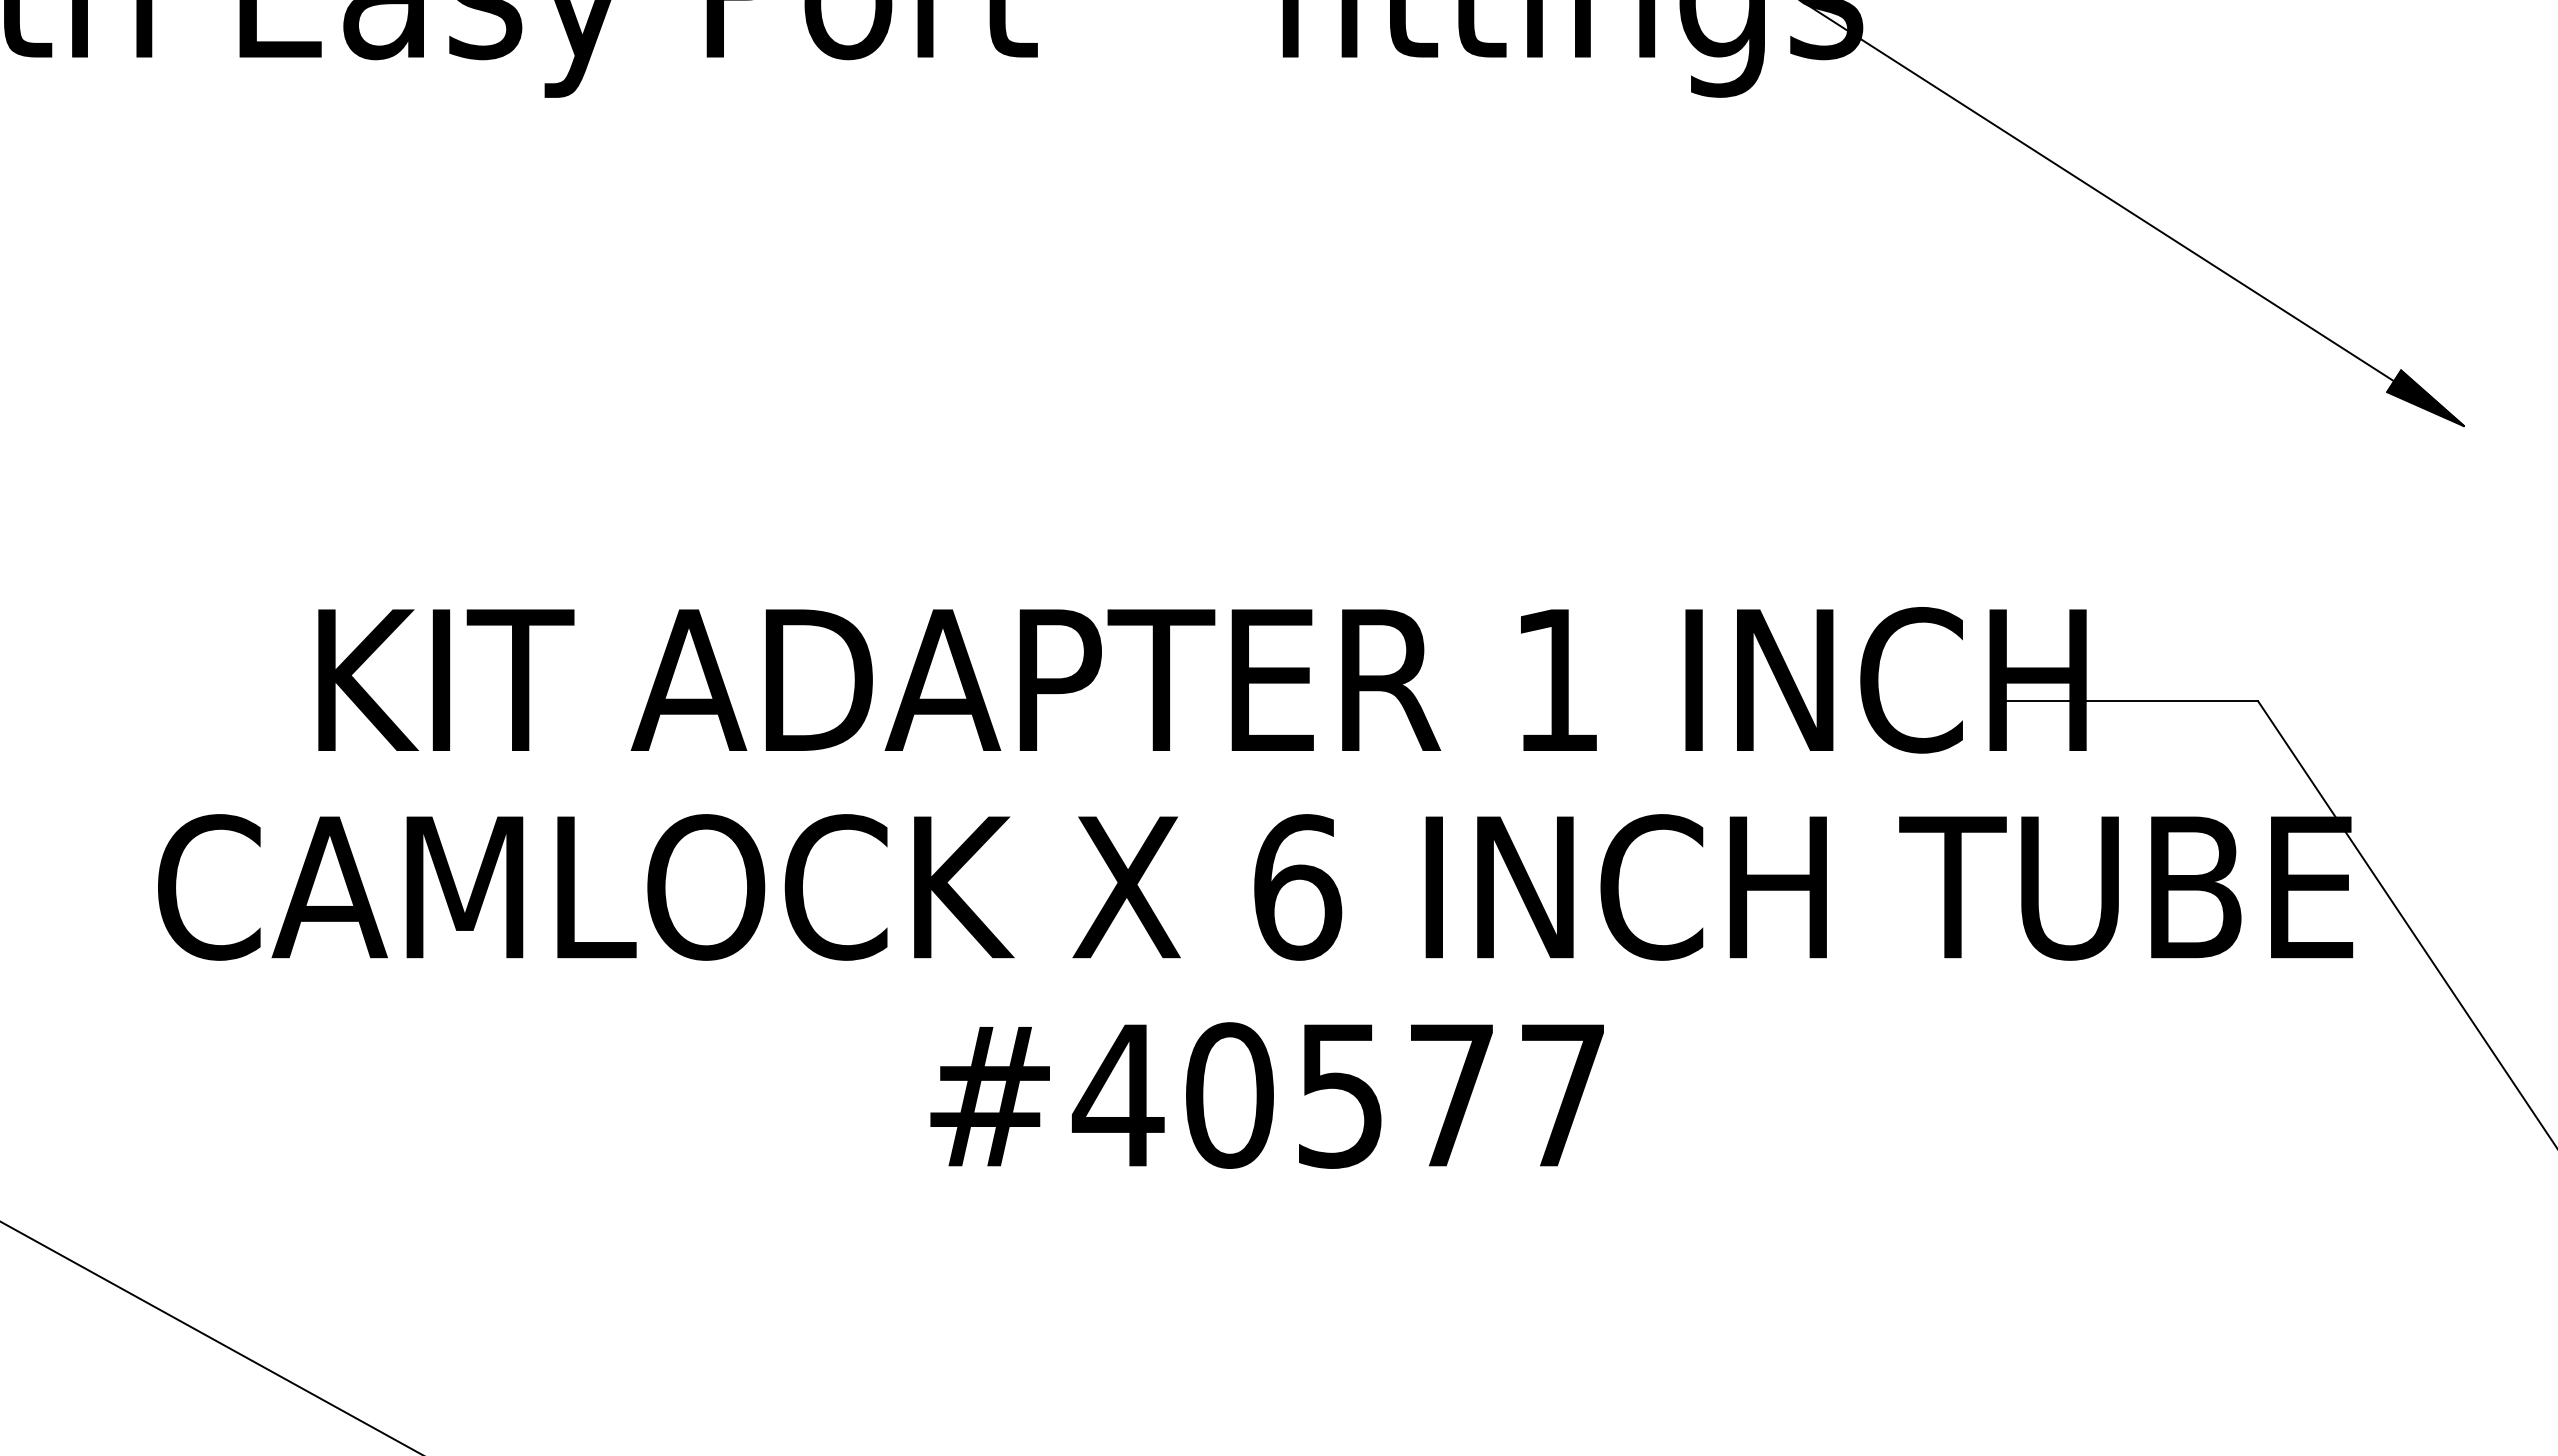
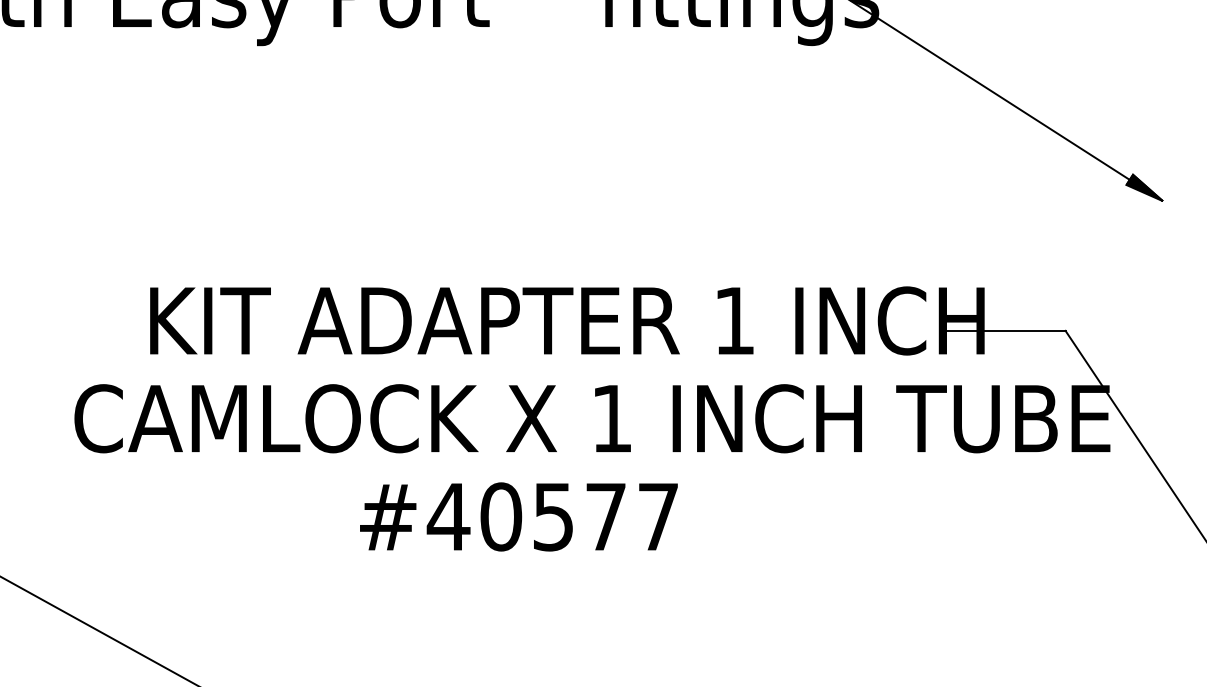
text: (1298, 886) -> (612, 418), 6 -> 1
text: (1266, 1094) -> (518, 516), moved

